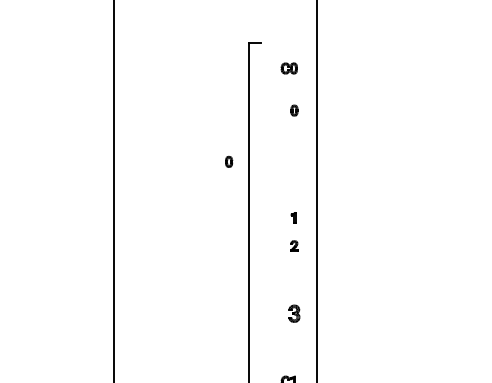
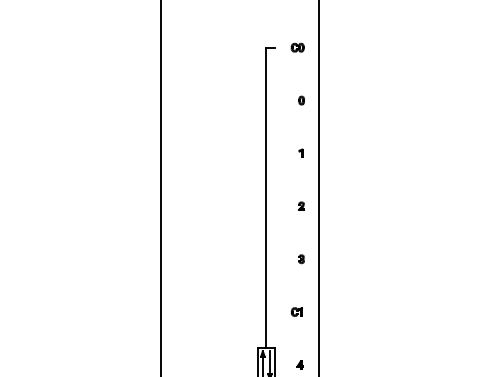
part: (289, 68) -> (297, 47), moved
part: (228, 161) -> (250, 140), removed
part: (292, 216) -> (300, 152), moved
part: (294, 314) -> (301, 259), size x0.62

